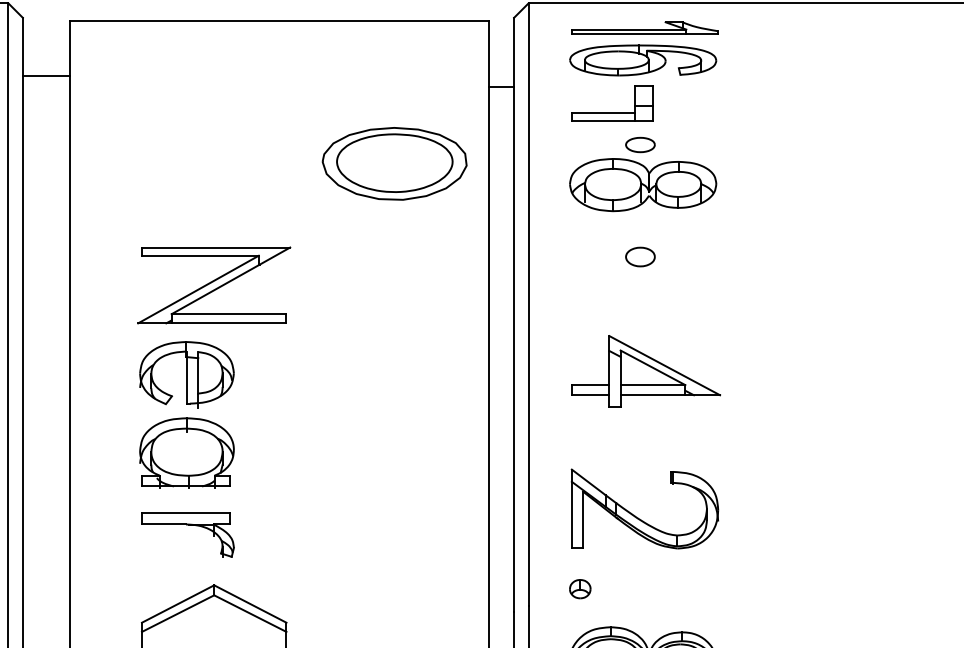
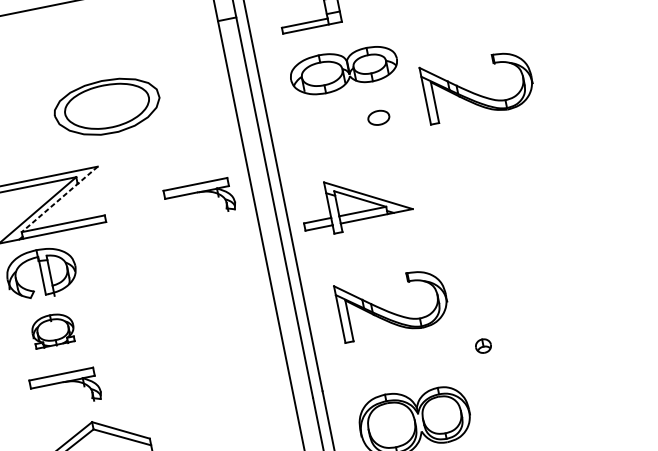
part: (640, 144) -> (336, 40), removed
part: (394, 163) -> (107, 106), moved
part: (810, 250) -> (474, 92), added
part: (640, 256) -> (378, 117), moved
line: (230, 280) -> (59, 199), solid -> dashed
part: (416, 309) -> (198, 193), added
part: (645, 371) -> (355, 202), moved
part: (186, 452) -> (52, 330), size x0.6
part: (580, 589) -> (483, 346), moved

